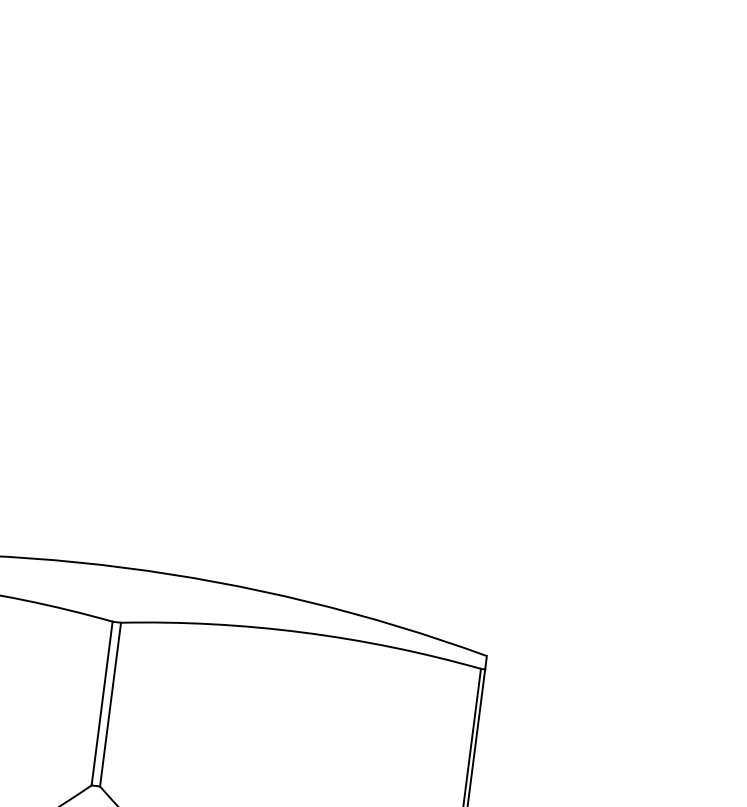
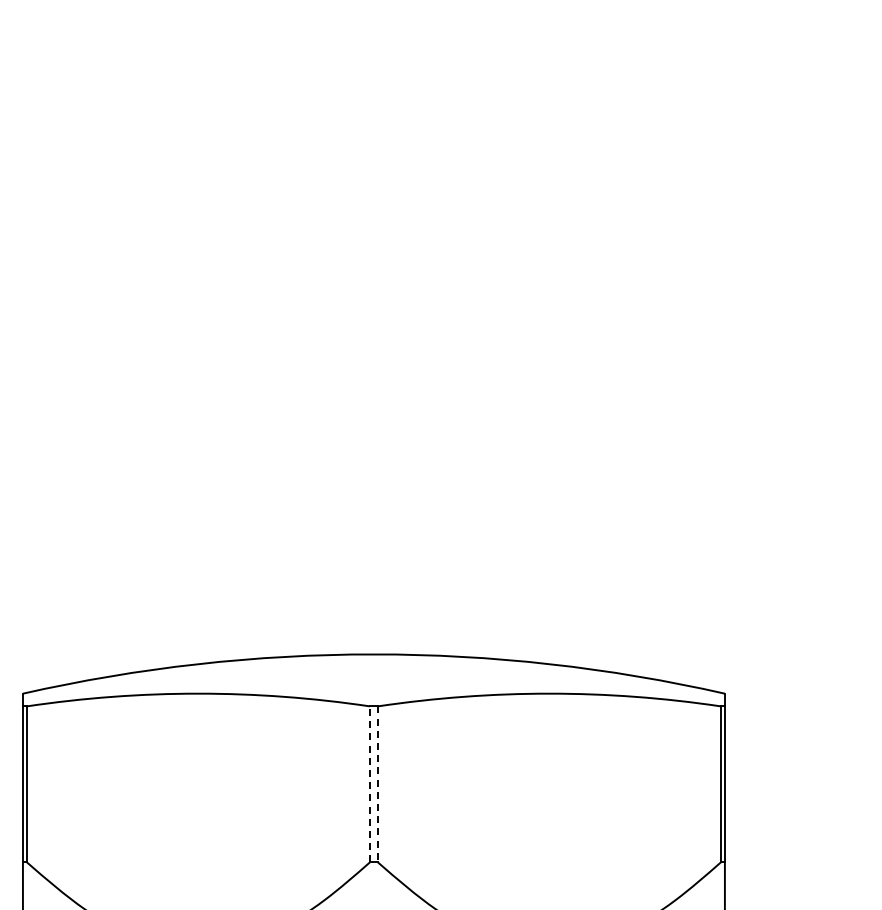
line: (101, 703) -> (369, 784), solid -> dashed
line: (110, 704) -> (377, 784), solid -> dashed

